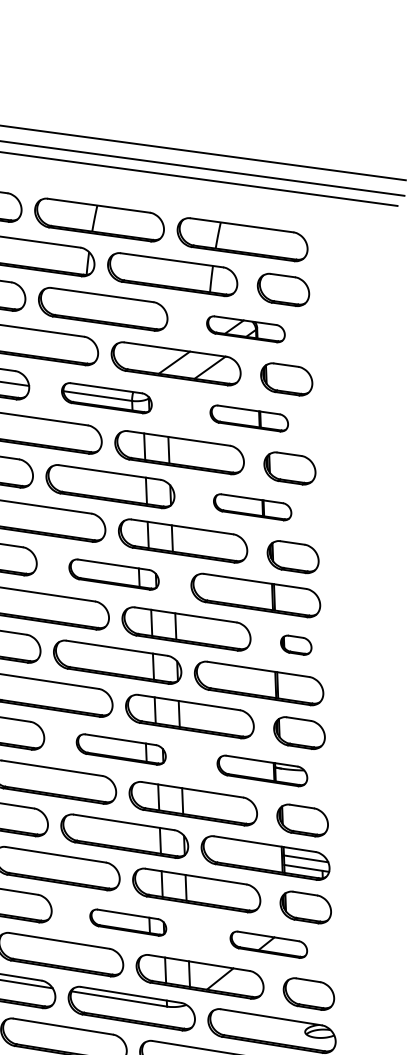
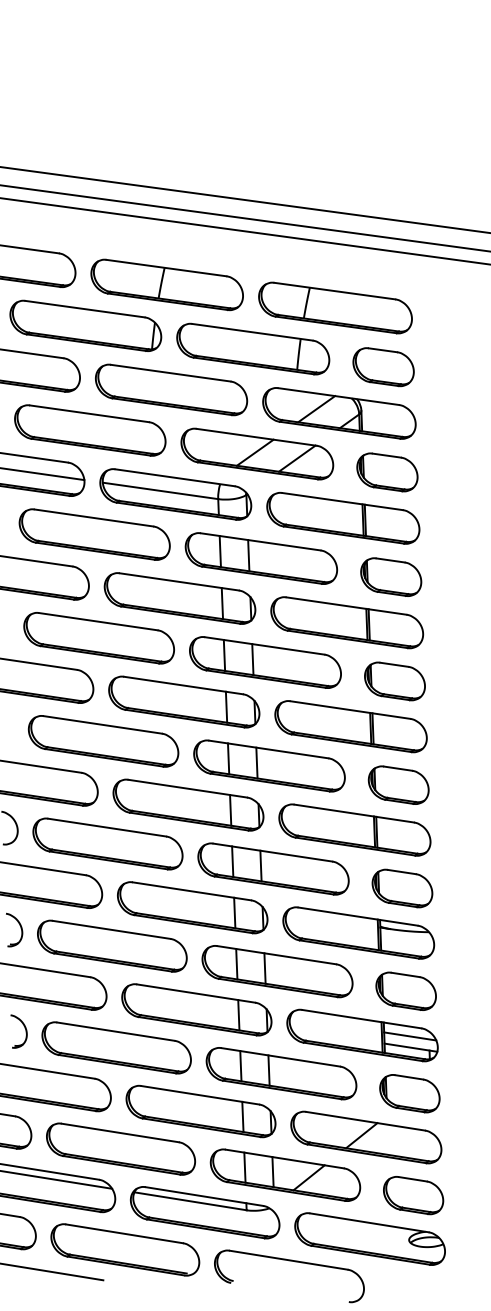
part: (245, 329) -> (339, 413), size x1.67
part: (106, 398) -> (175, 494), size x1.43
part: (249, 418) -> (343, 518), size x1.67
part: (252, 507) -> (347, 622), size x1.67
part: (114, 574) -> (184, 701), size x1.43
part: (296, 644) -> (398, 784), size x1.67
part: (121, 749) -> (192, 907), size x1.43
part: (262, 770) -> (358, 932), size x1.43
part: (127, 922) -> (200, 1111), size x1.67
part: (268, 944) -> (366, 1137), size x1.67

